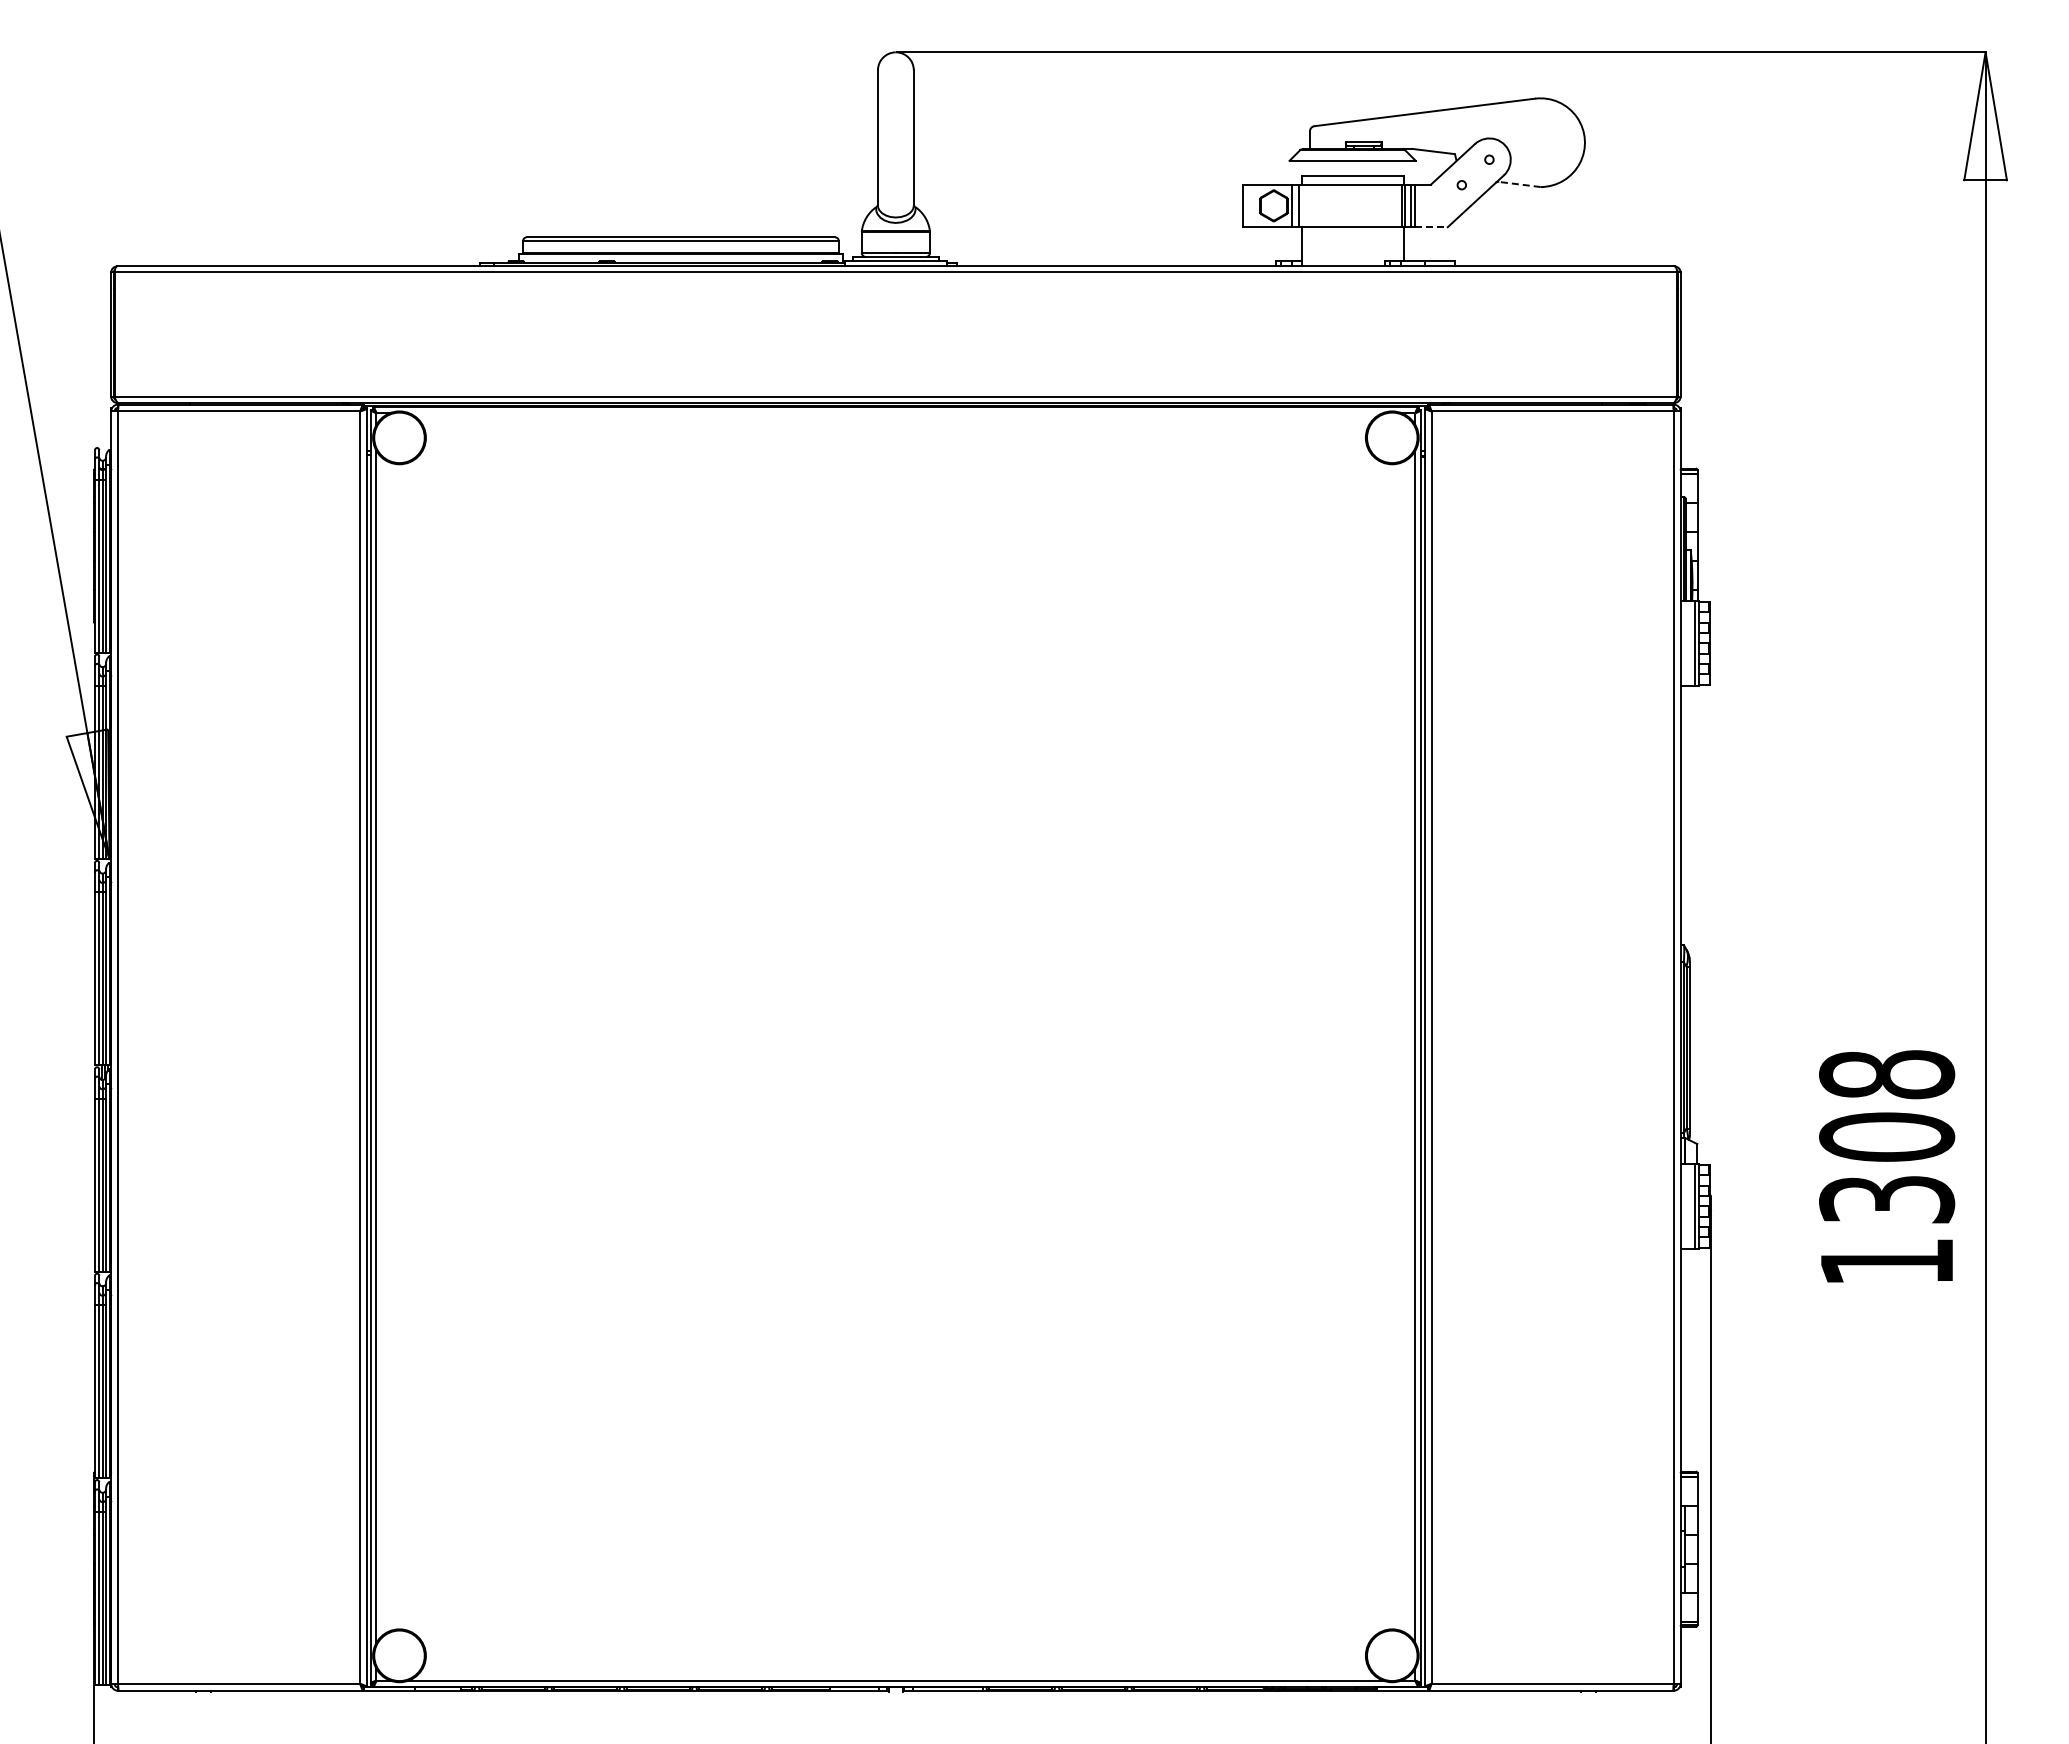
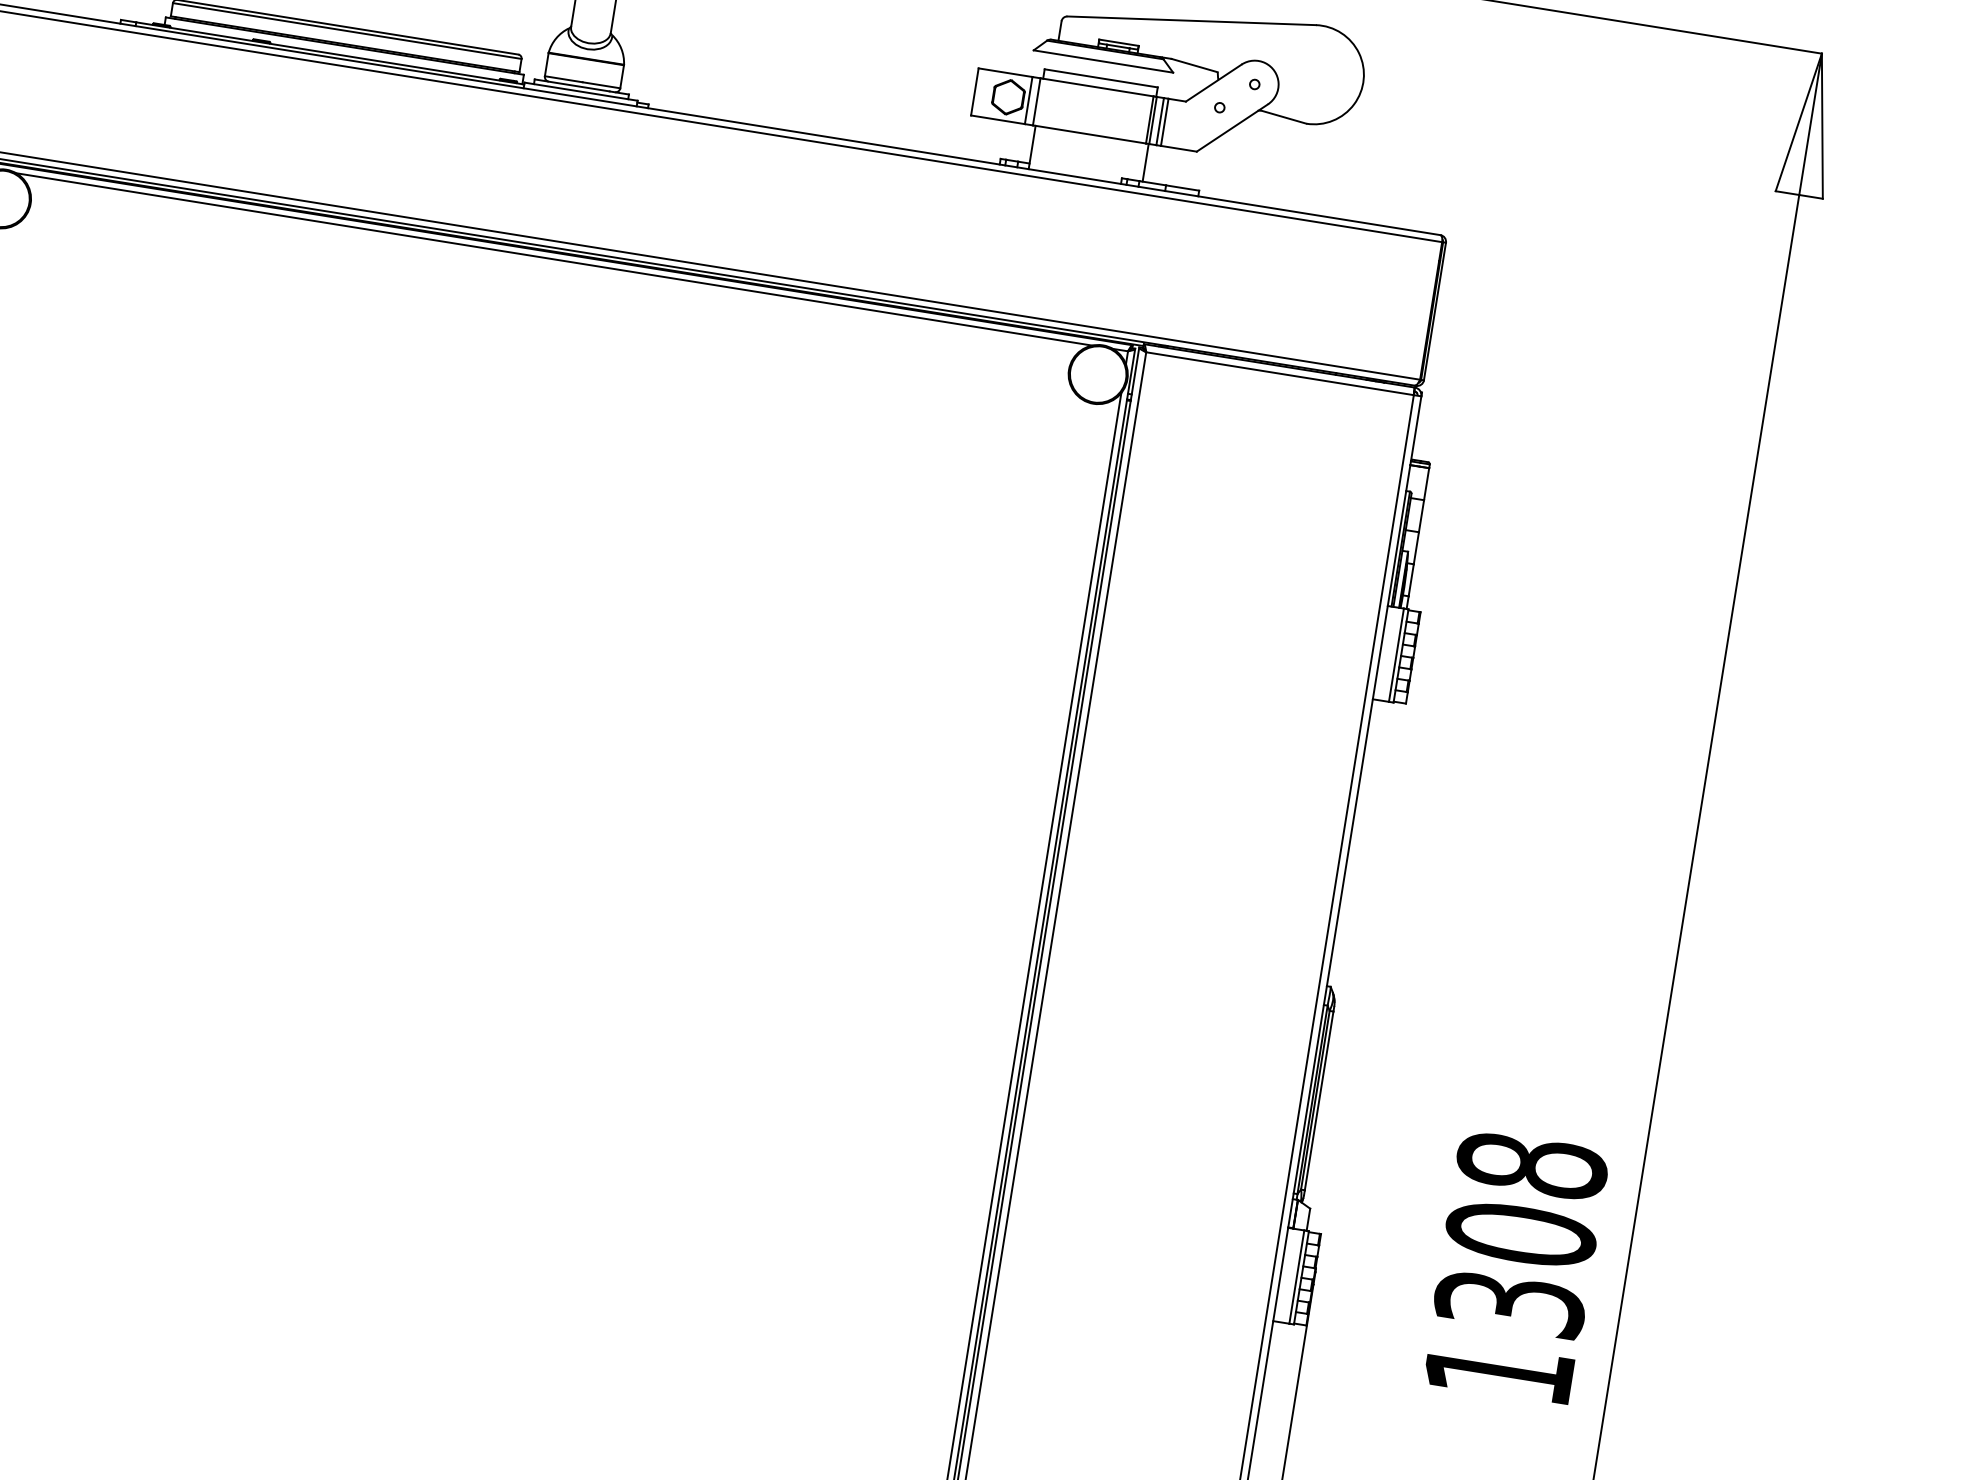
line: (1518, 184) -> (1282, 116), dashed -> solid
line: (1432, 227) -> (1179, 149), dashed -> solid
line: (895, 413) -> (553, 259), added

